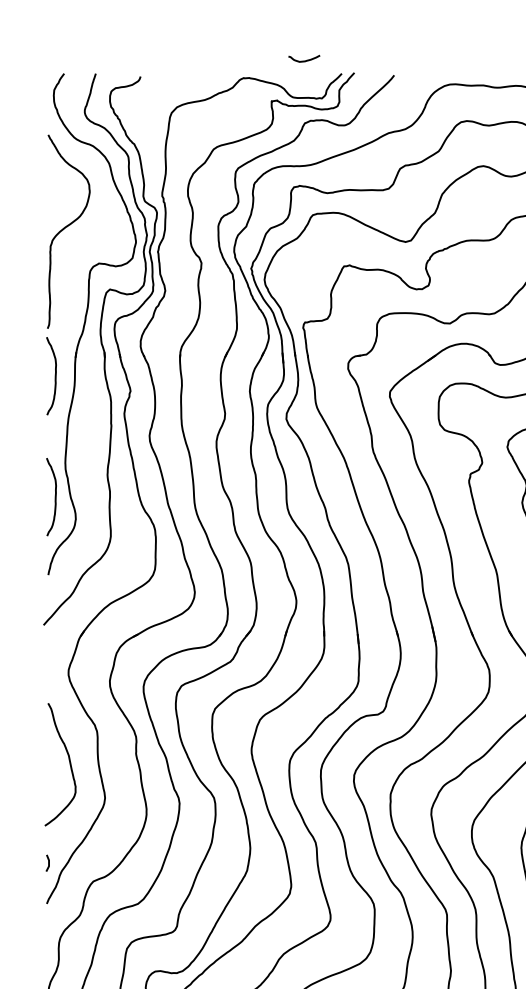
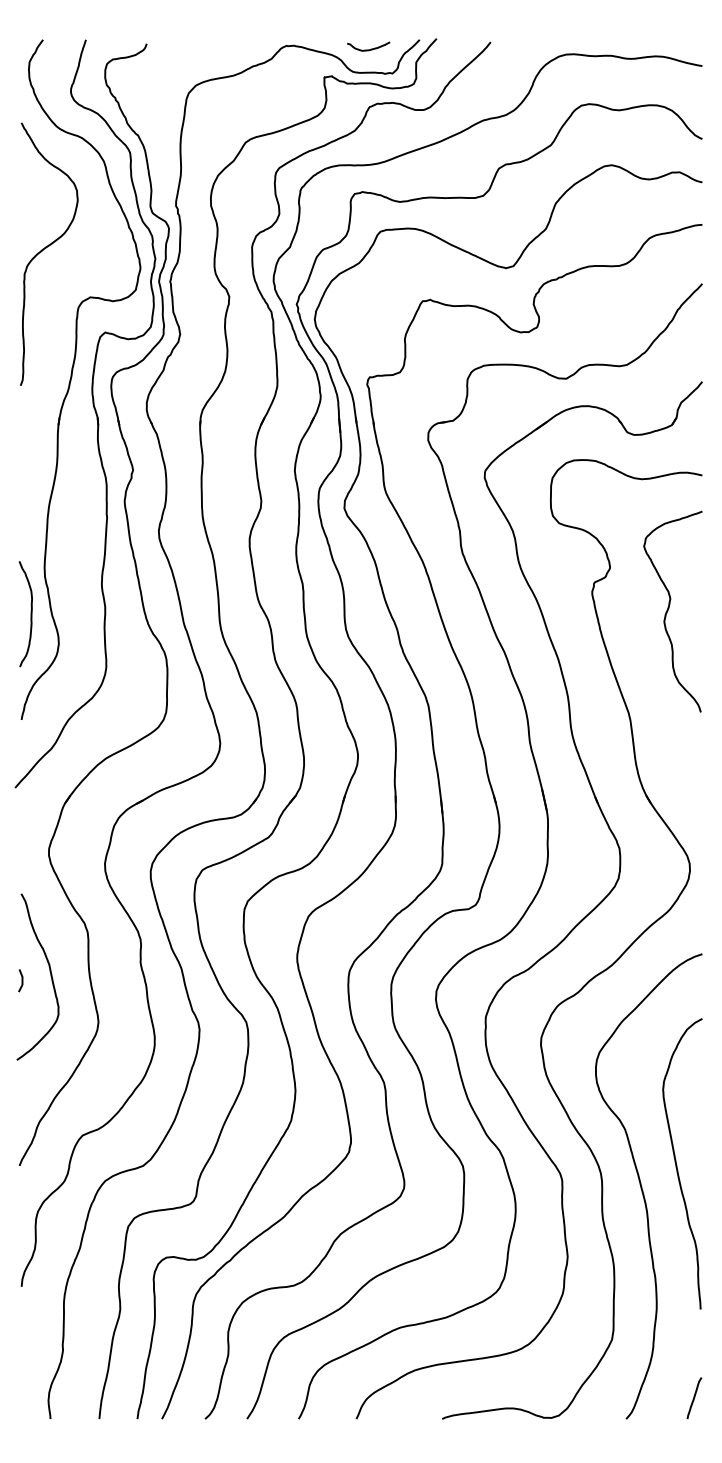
curve: (304, 60) -> (368, 49), moved
curve: (54, 376) -> (30, 450), removed
line: (48, 863) -> (21, 980), moved

